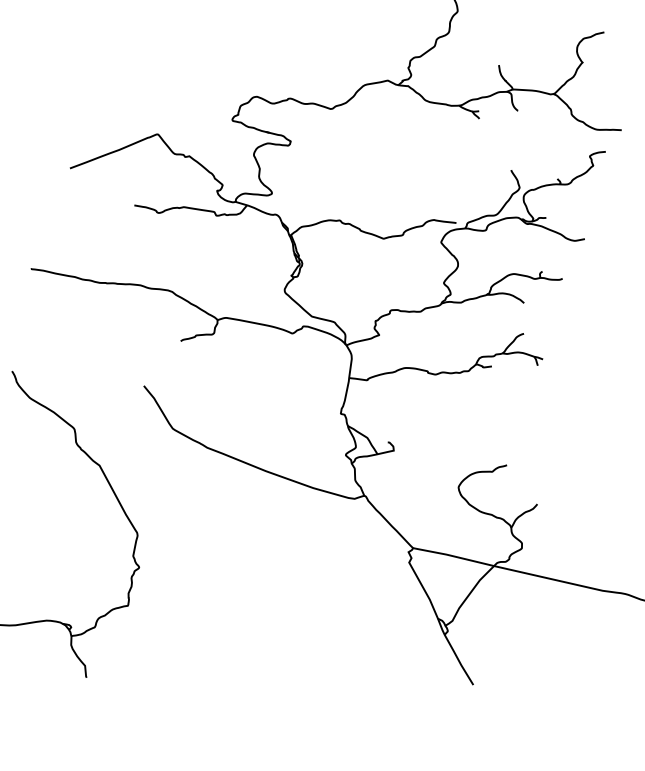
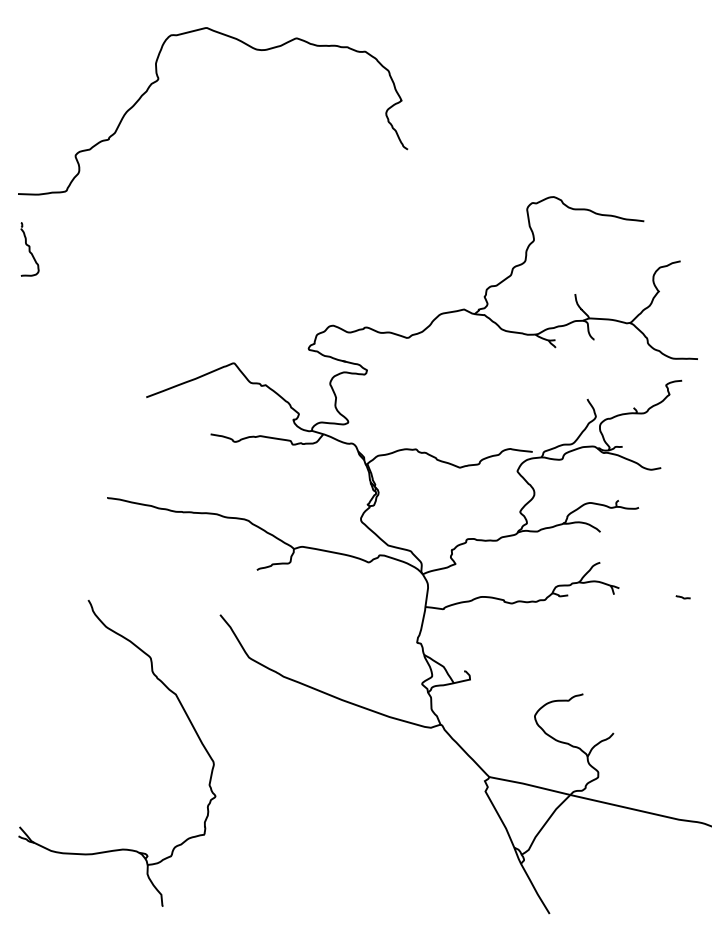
curve: (606, 368) -> (682, 597), added

